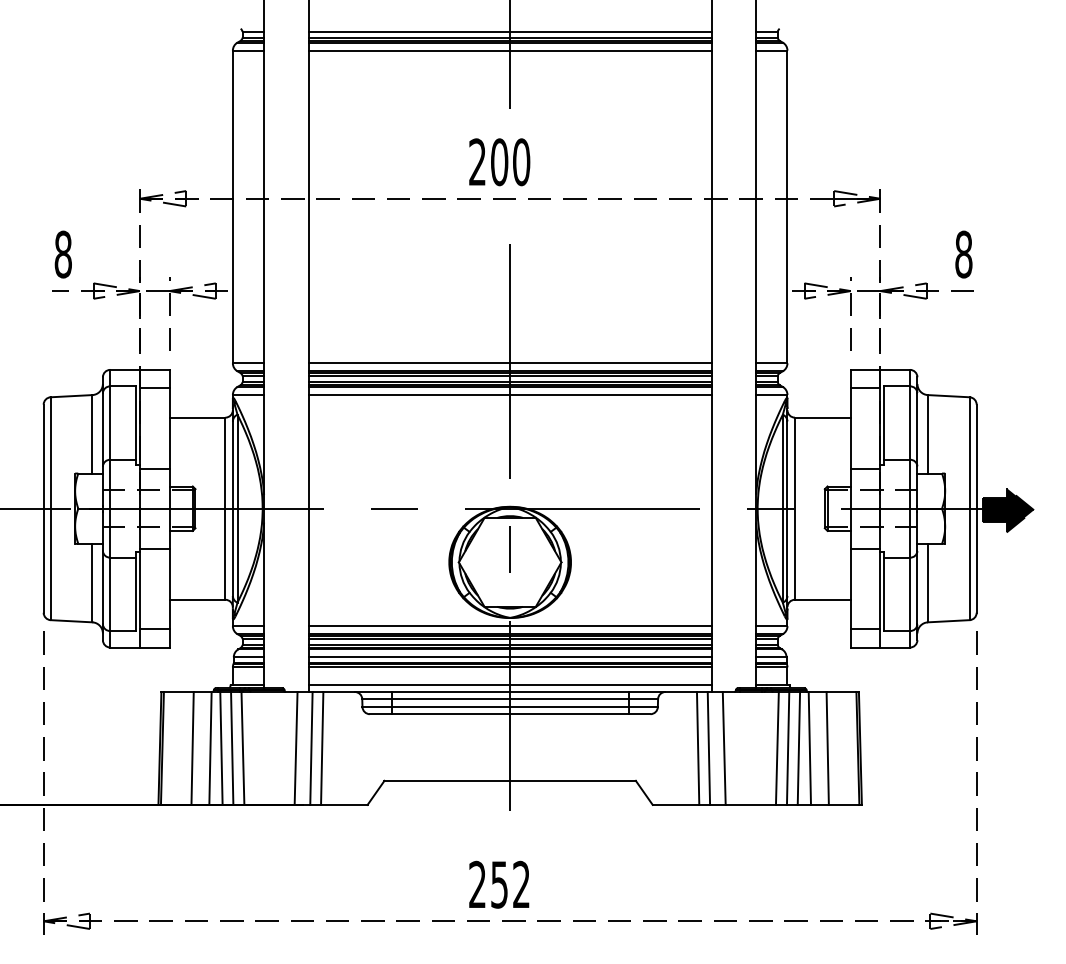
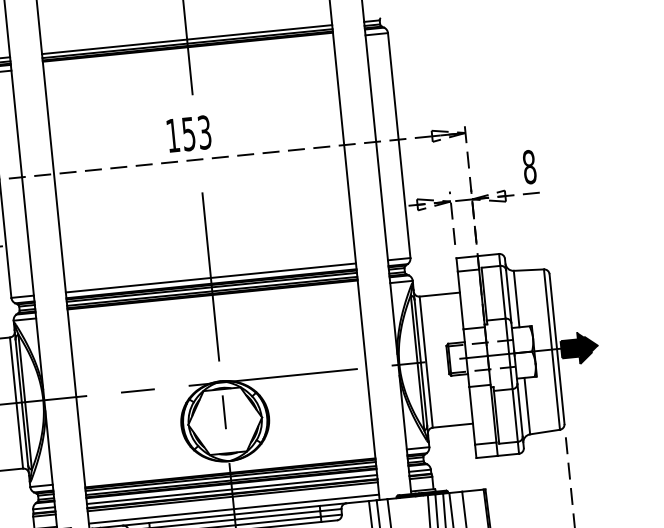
line: (509, 50) -> (187, 52), removed
text: (499, 162) -> (188, 134), 200 -> 153
line: (509, 394) -> (212, 300), removed
line: (509, 626) -> (229, 467), removed

